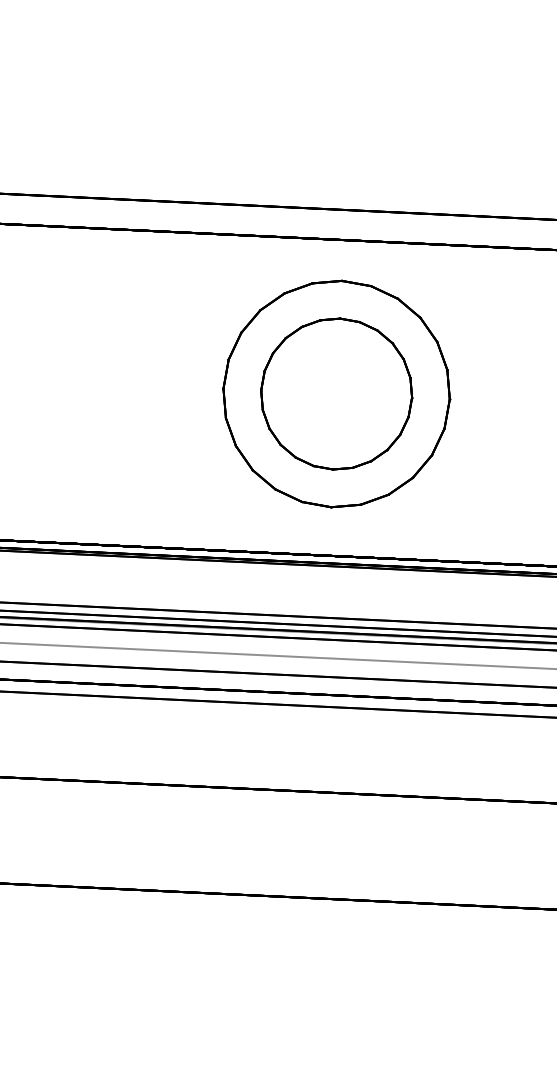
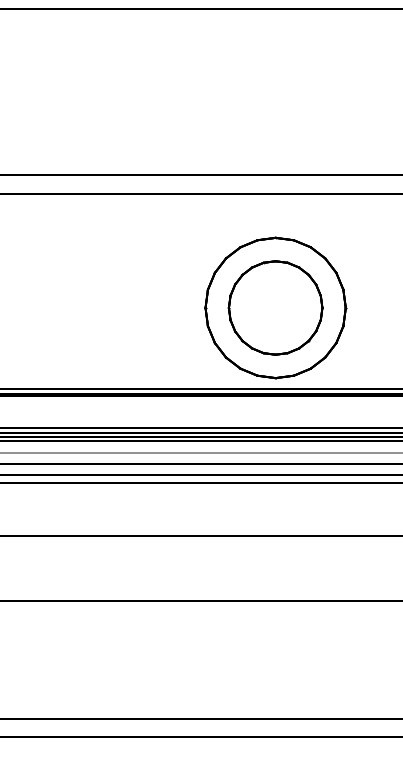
part: (336, 393) -> (275, 307), moved

